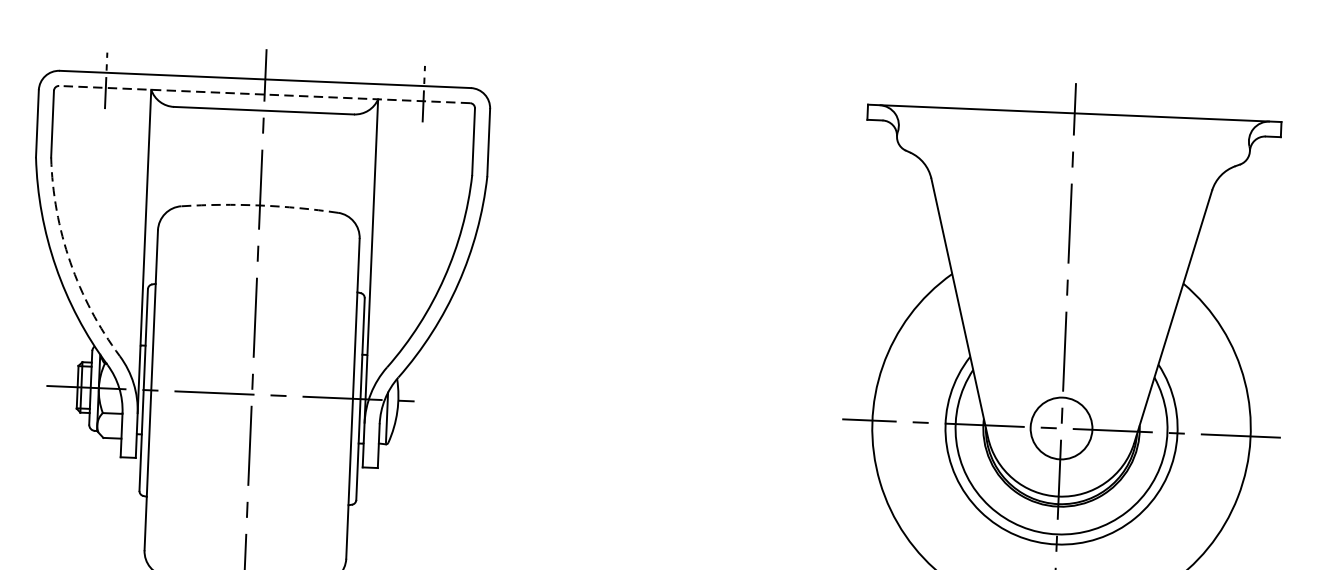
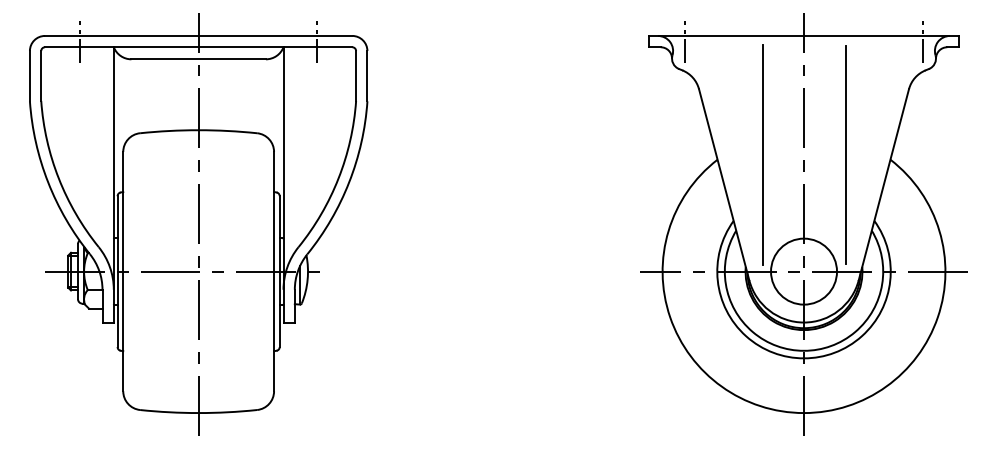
line: (264, 94) -> (198, 47), dashed -> solid
line: (915, 114) -> (685, 41), added
line: (1232, 127) -> (922, 41), added
arc: (259, 205) -> (198, 130), dashed -> solid
arc: (69, 262) -> (58, 178), dashed -> solid
line: (1012, 269) -> (762, 154), added
line: (1123, 274) -> (845, 154), added
circle: (1062, 428) -> (804, 271), size x1.43

